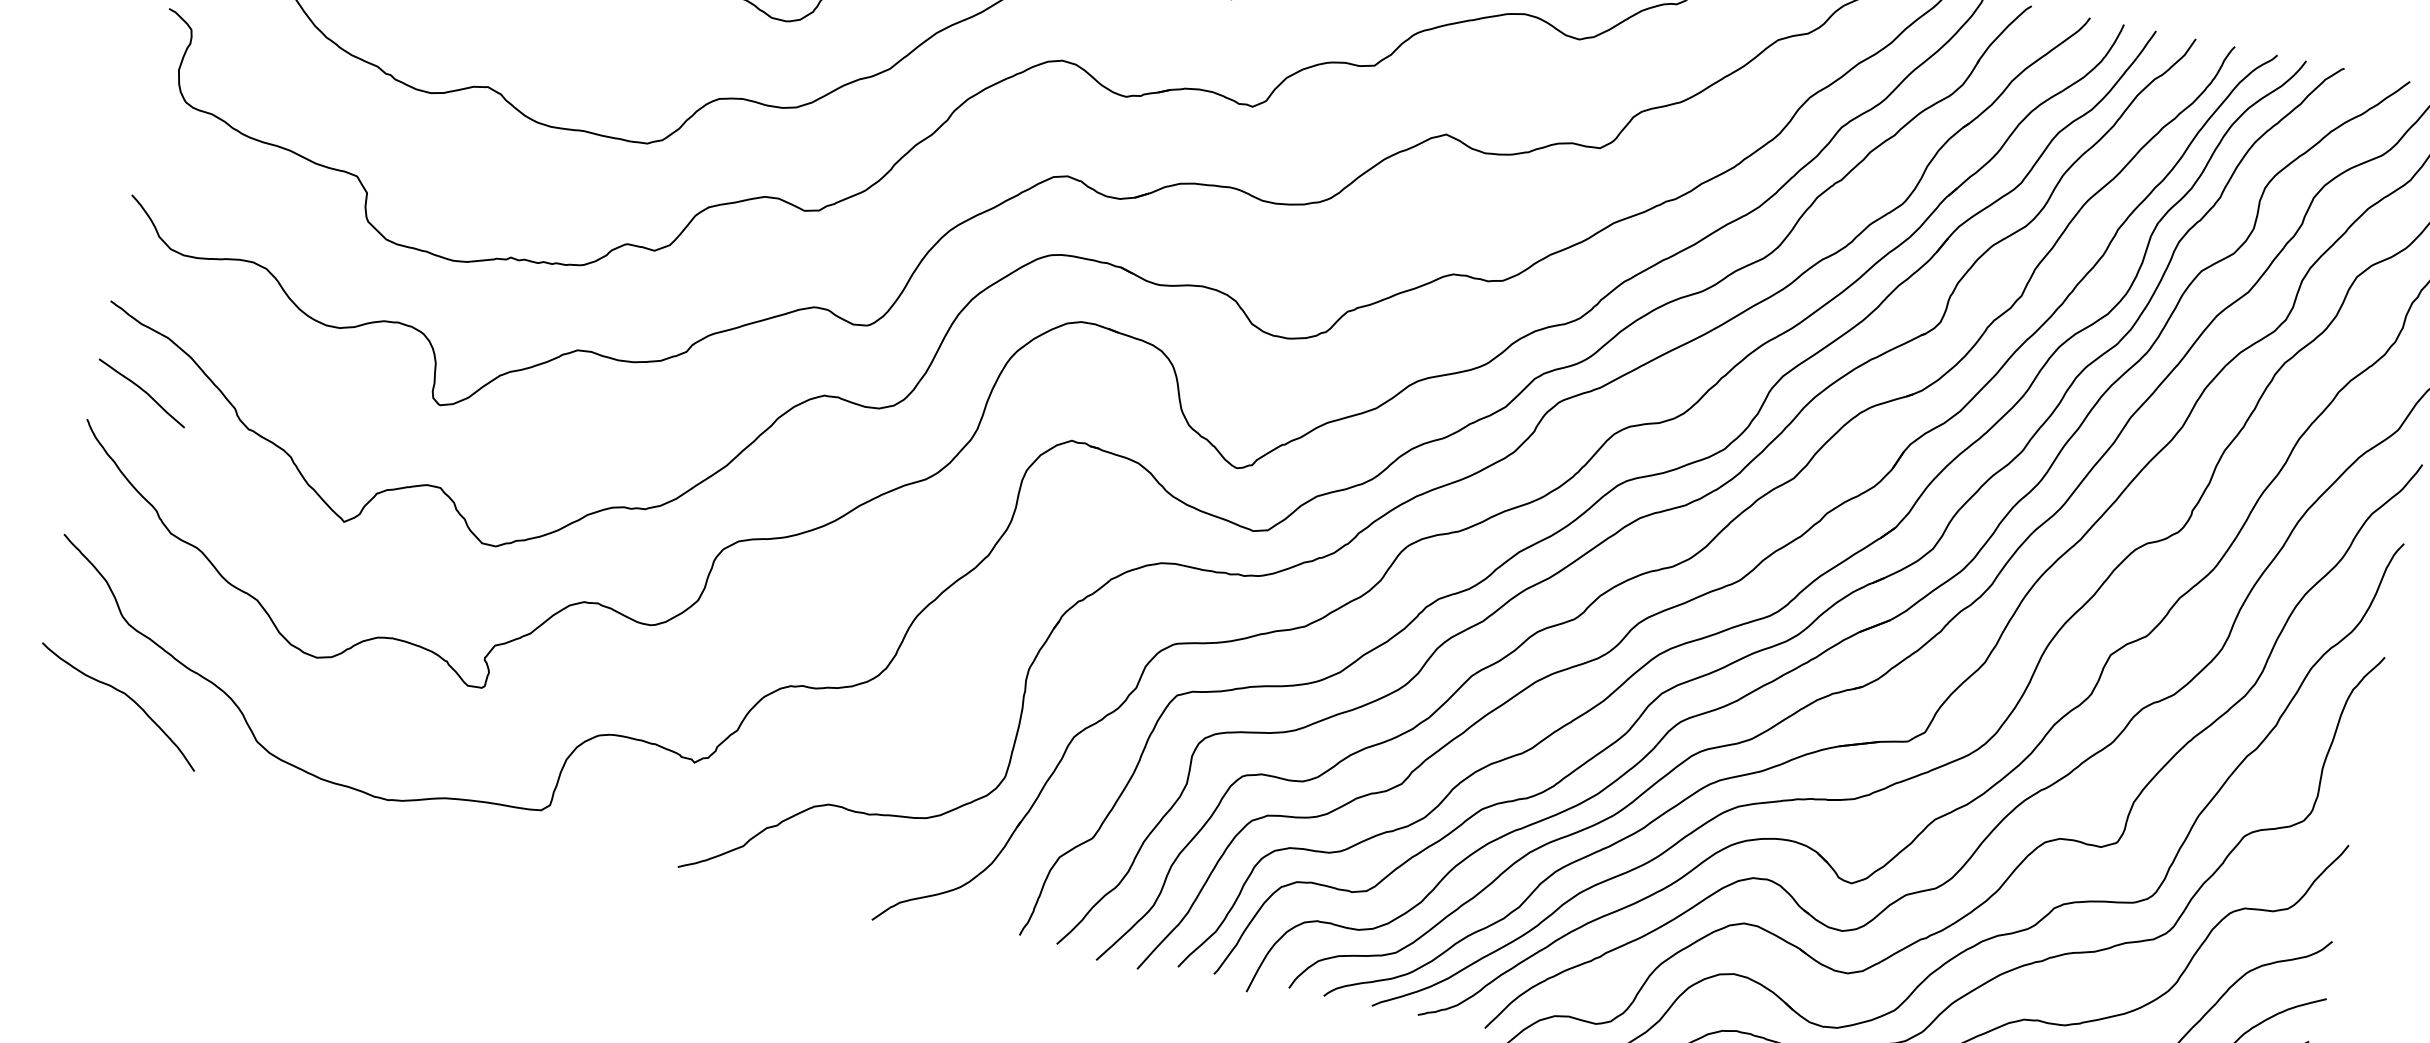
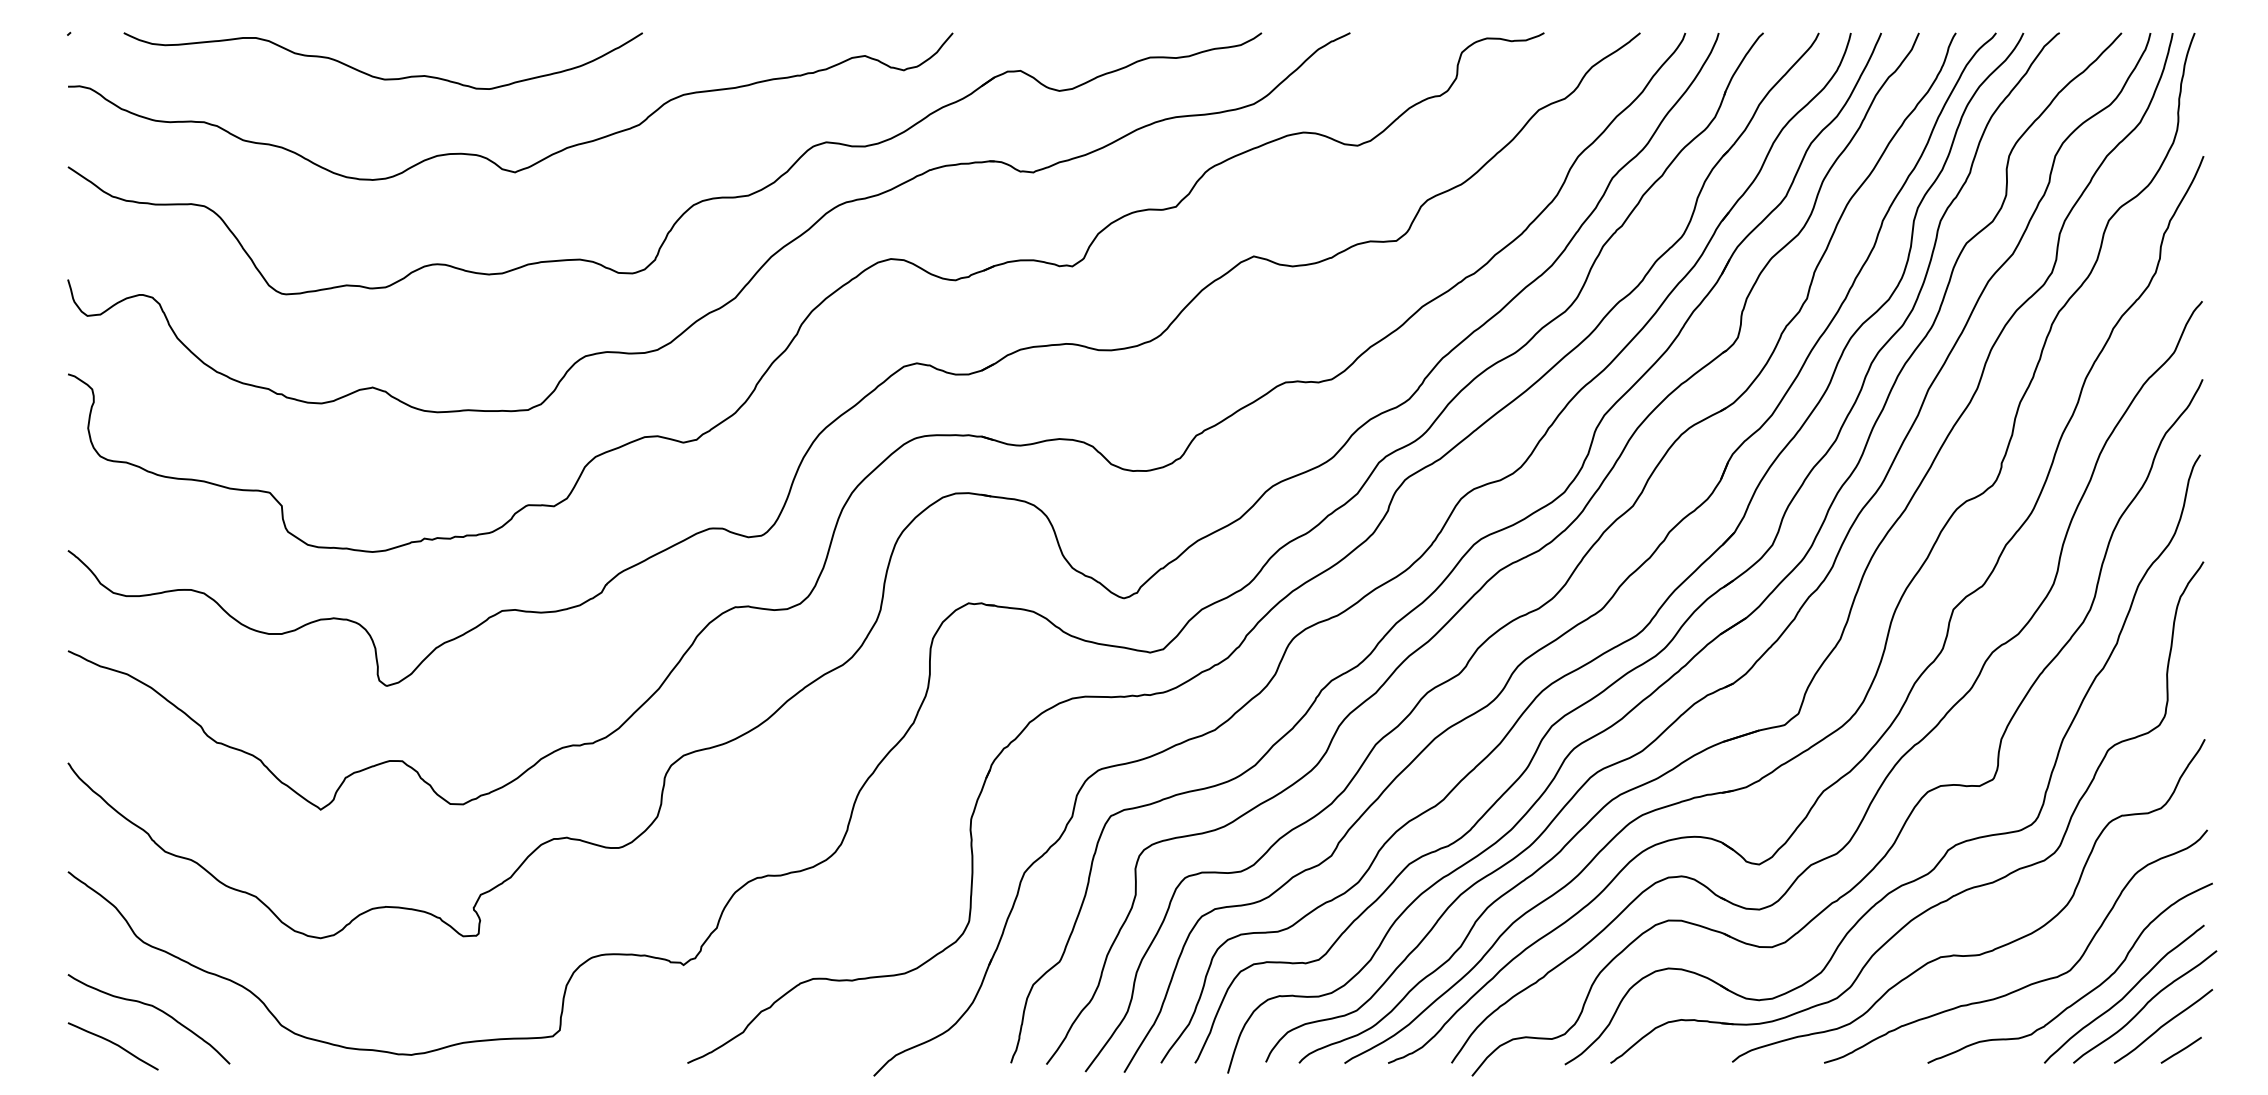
curve: (142, 391) -> (113, 1044), moved

